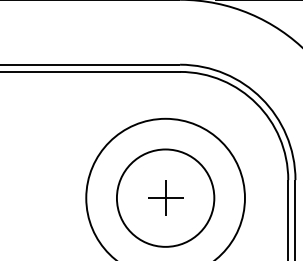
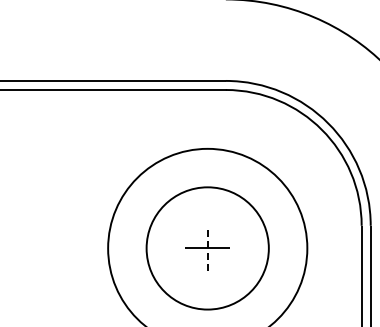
line: (165, 198) -> (207, 248), solid -> dashed

